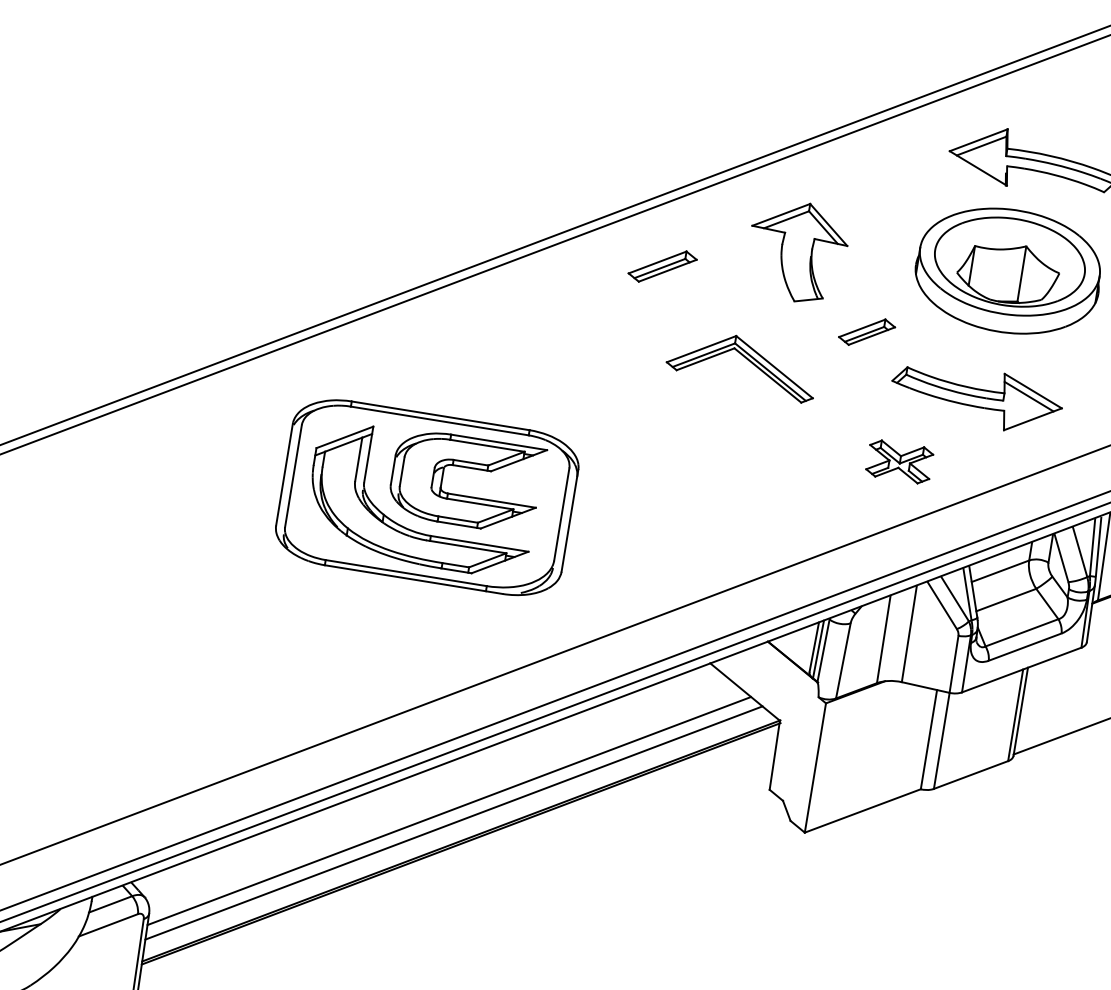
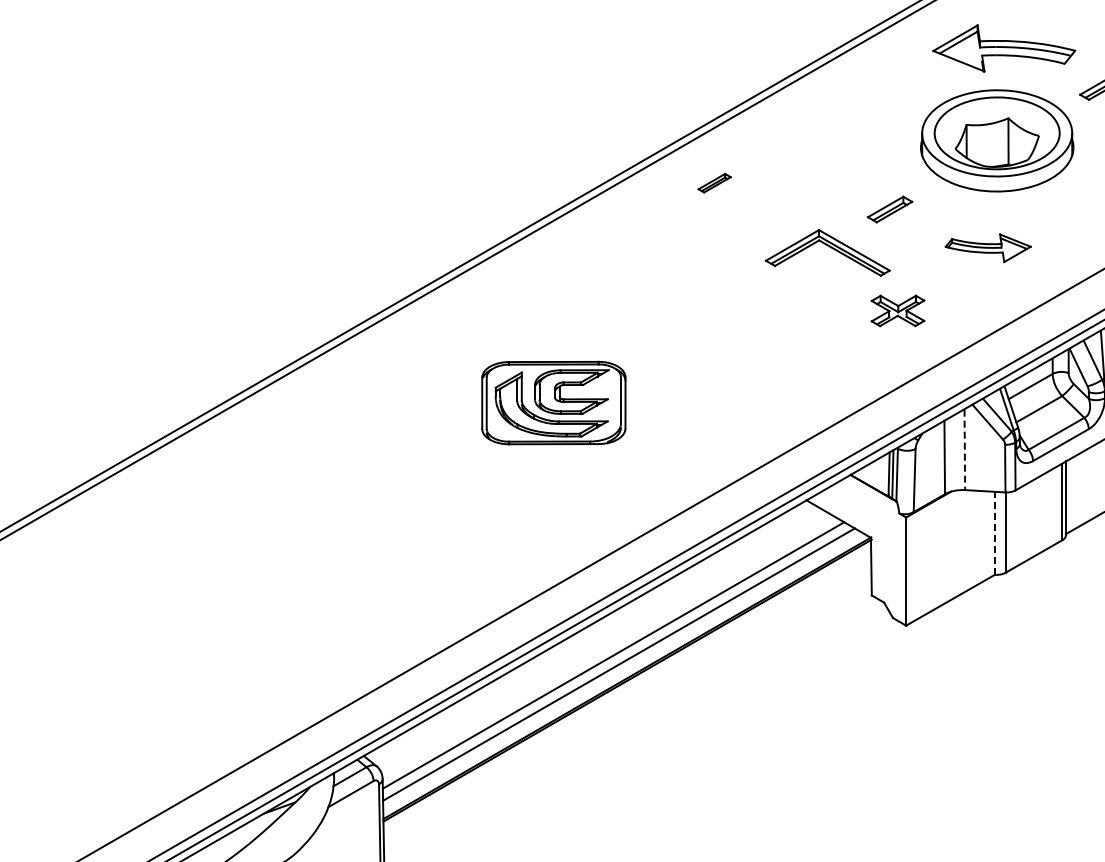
part: (797, 251) -> (822, 153), removed
part: (662, 265) -> (714, 182), size x0.6
part: (742, 364) -> (827, 252), moved
part: (977, 398) -> (988, 248), size x0.6
part: (899, 461) -> (897, 310), moved
part: (427, 496) -> (553, 402), size x0.6
line: (908, 634) -> (964, 450), solid -> dashed
line: (928, 739) -> (994, 533), solid -> dashed

